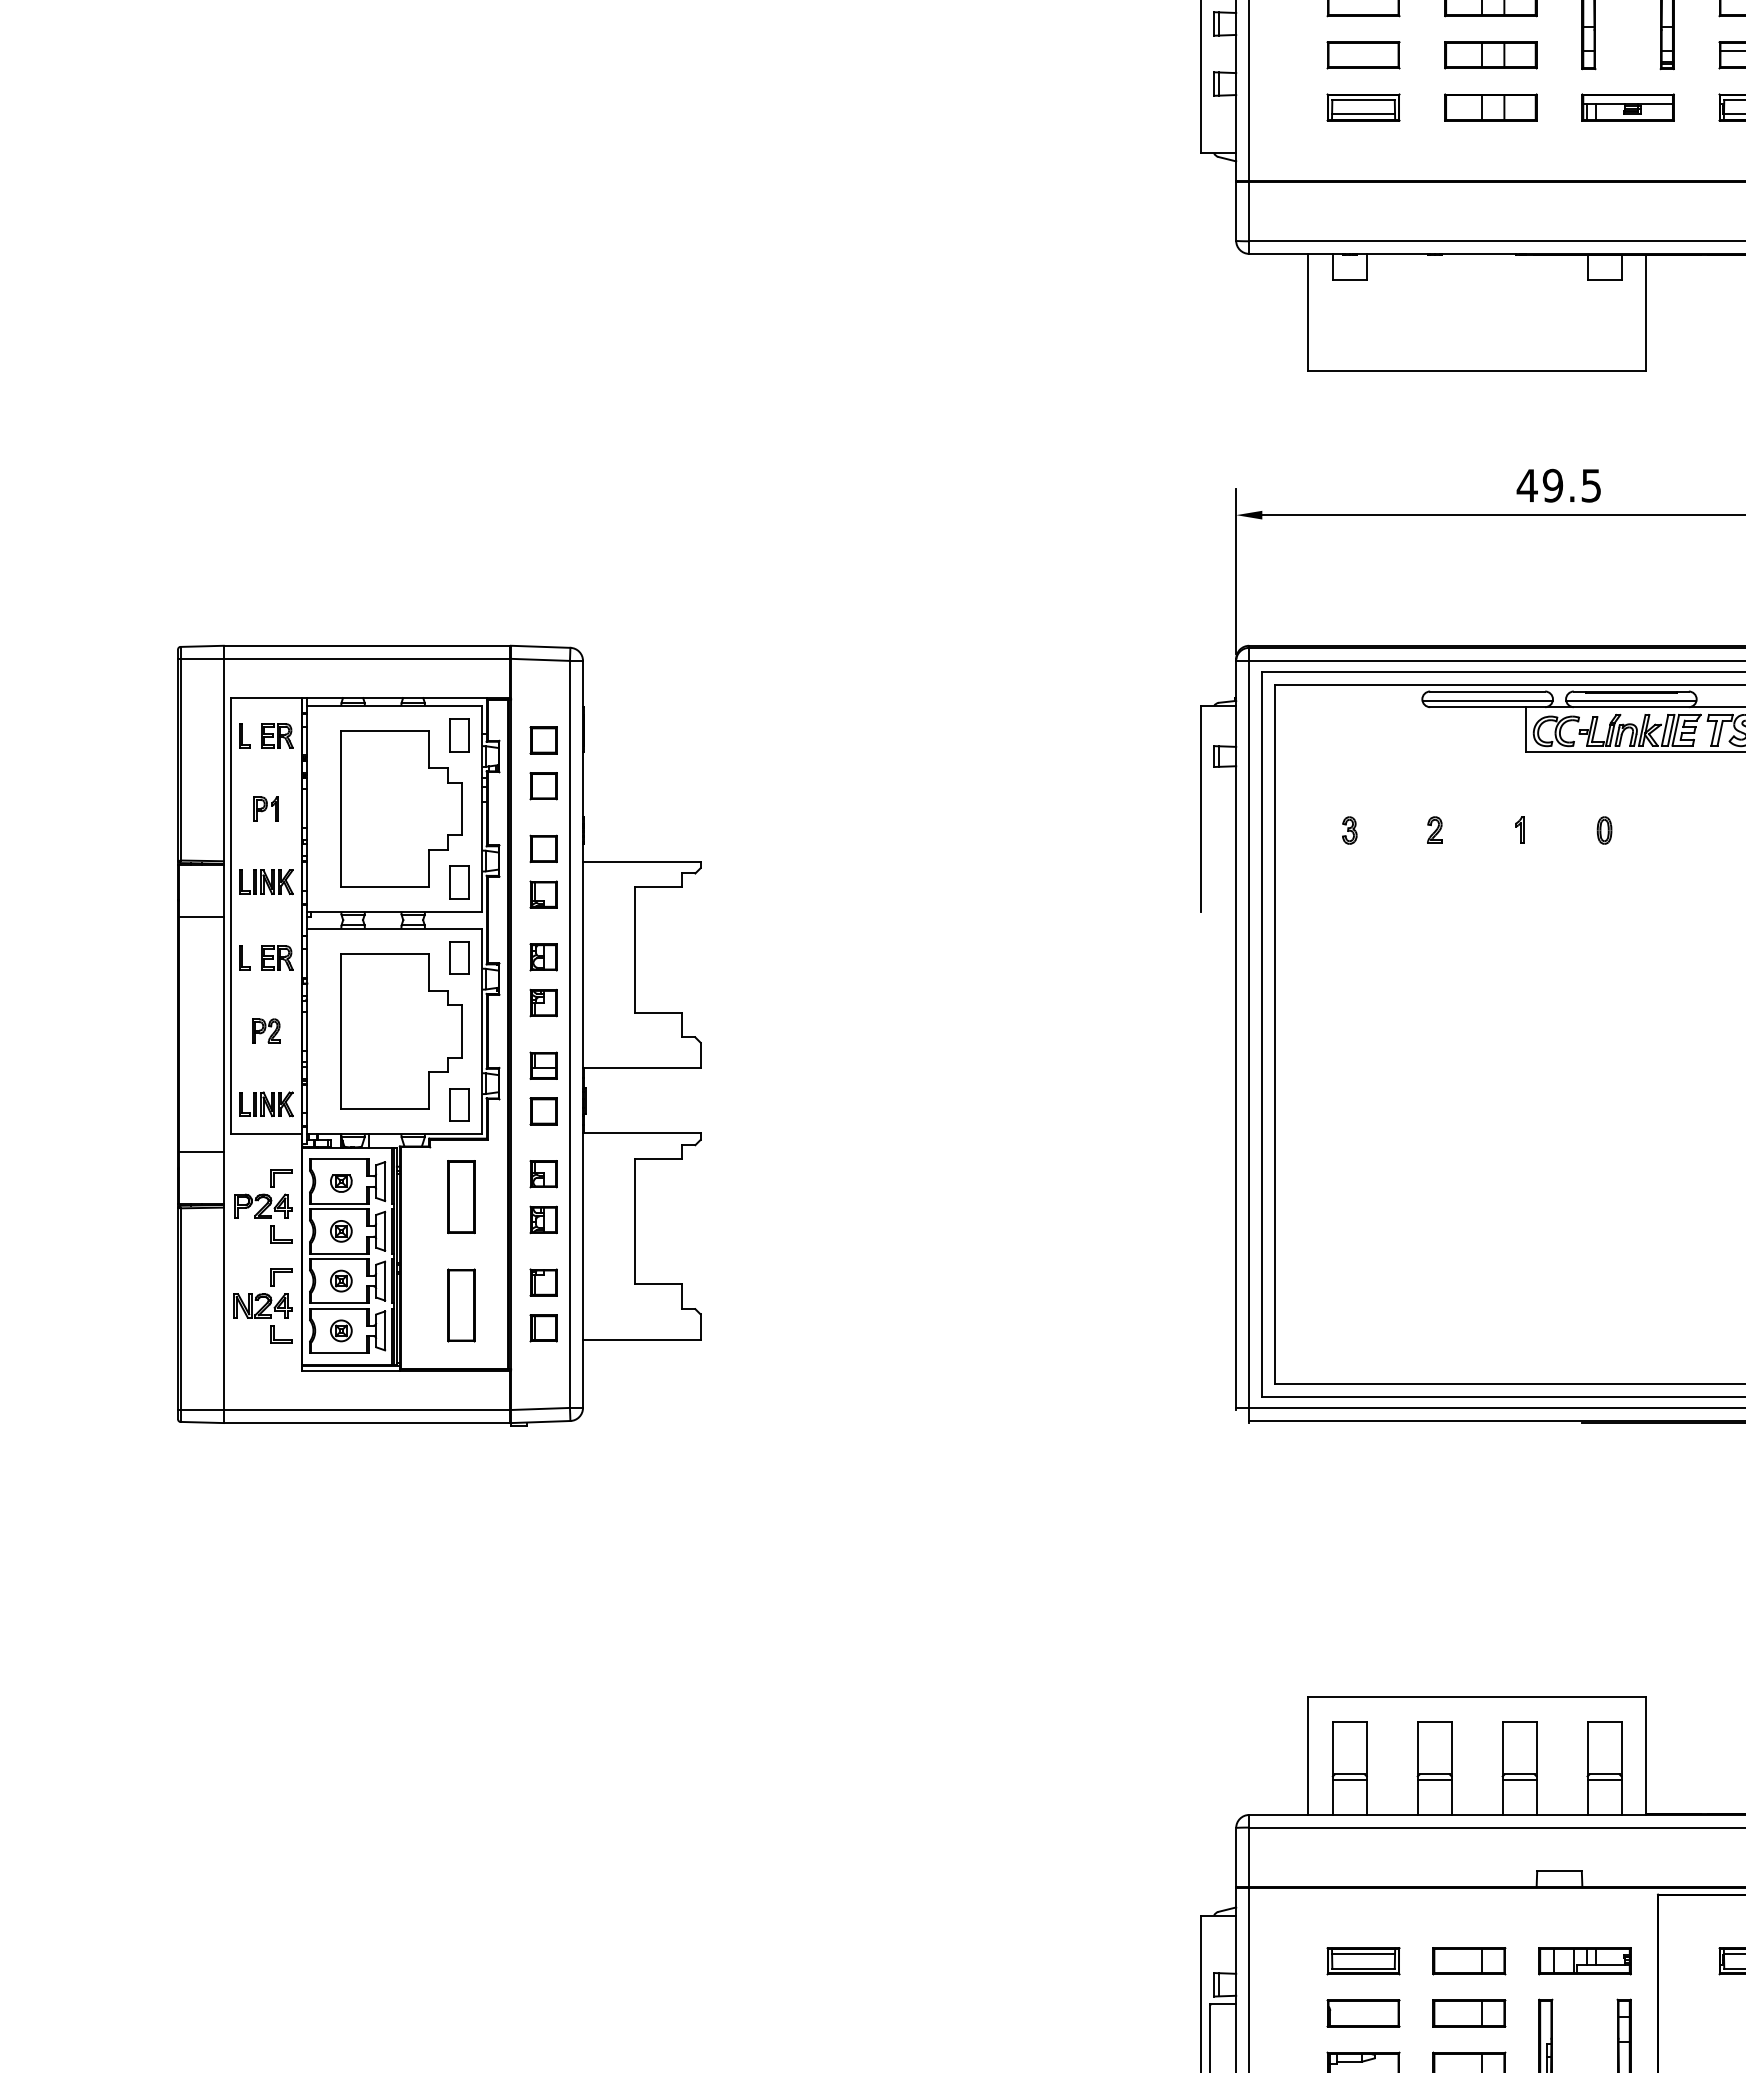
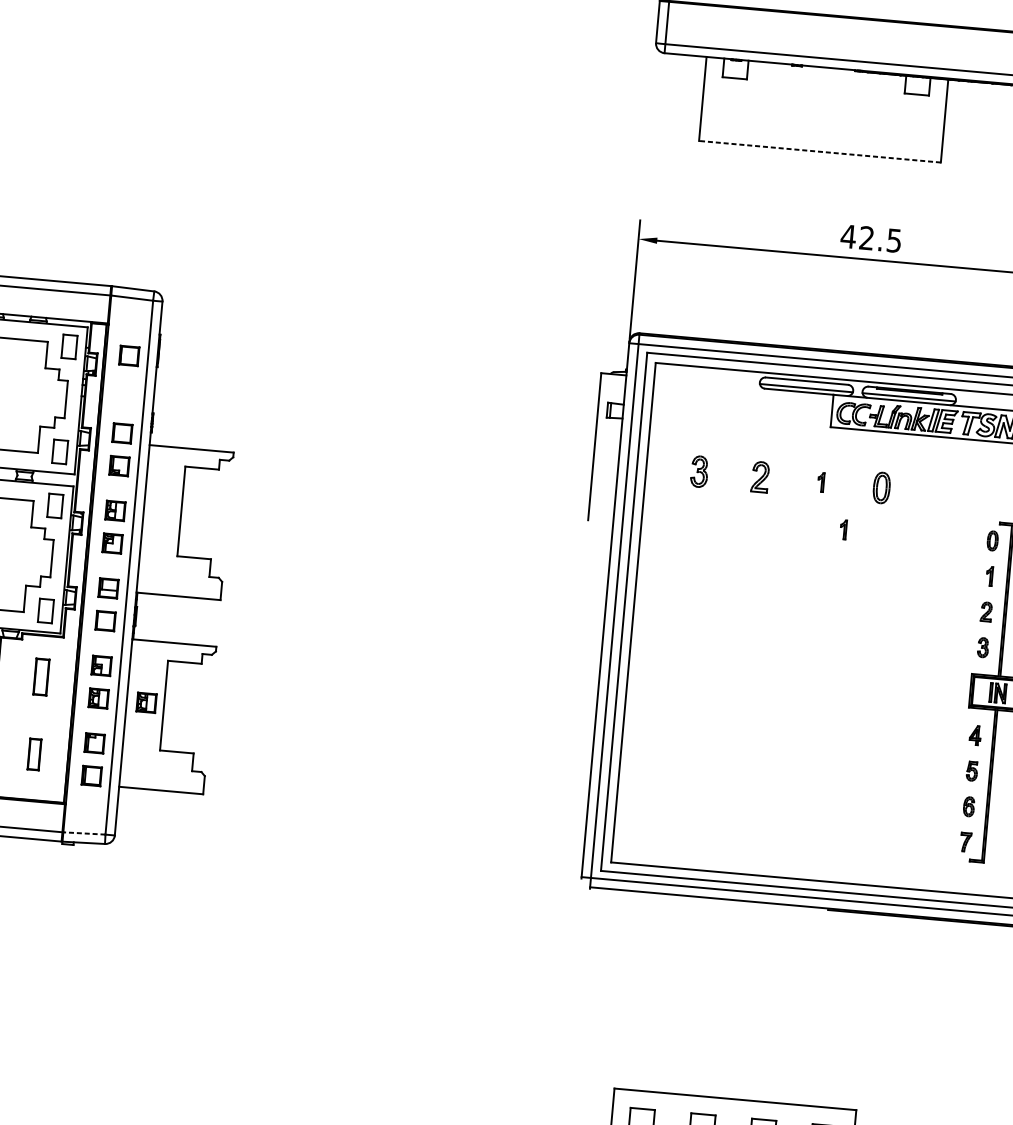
line: (1476, 371) -> (819, 151), solid -> dashed
text: (1552, 485) -> (866, 238), 49.5 -> 42.5
part: (543, 786) -> (126, 388), removed
part: (1434, 829) -> (760, 476), size x1.6
part: (1349, 830) -> (699, 471), size x1.6
part: (1604, 830) -> (881, 487), size x1.6
part: (1556, 892) -> (843, 529), added
part: (461, 1197) -> (41, 677), size x0.7
part: (610, 1219) -> (146, 702), added
part: (461, 1305) -> (34, 754), size x0.6
line: (540, 1408) -> (84, 833), solid -> dashed

